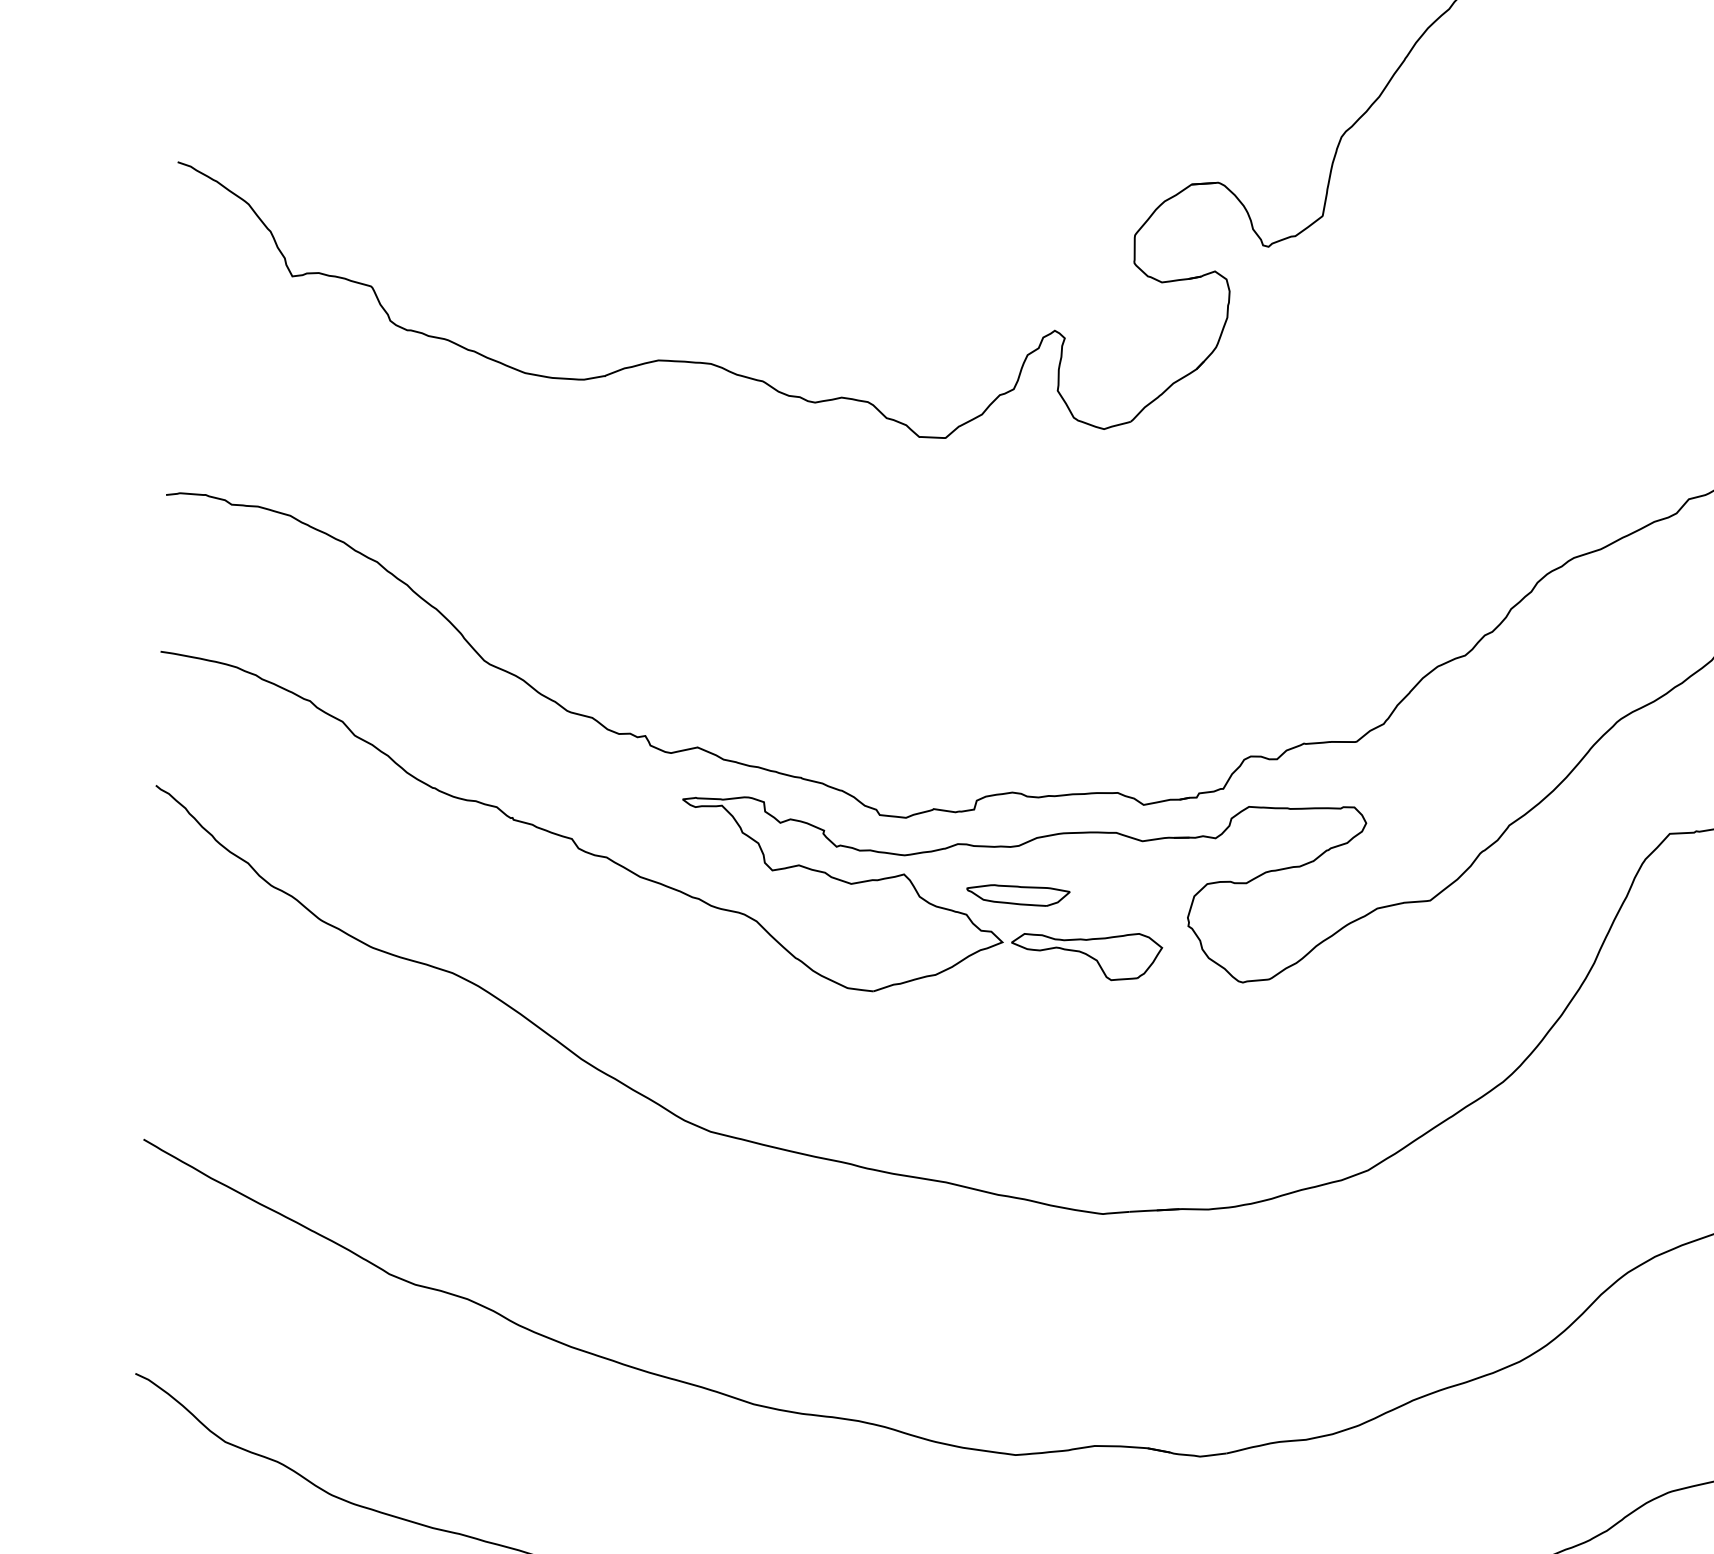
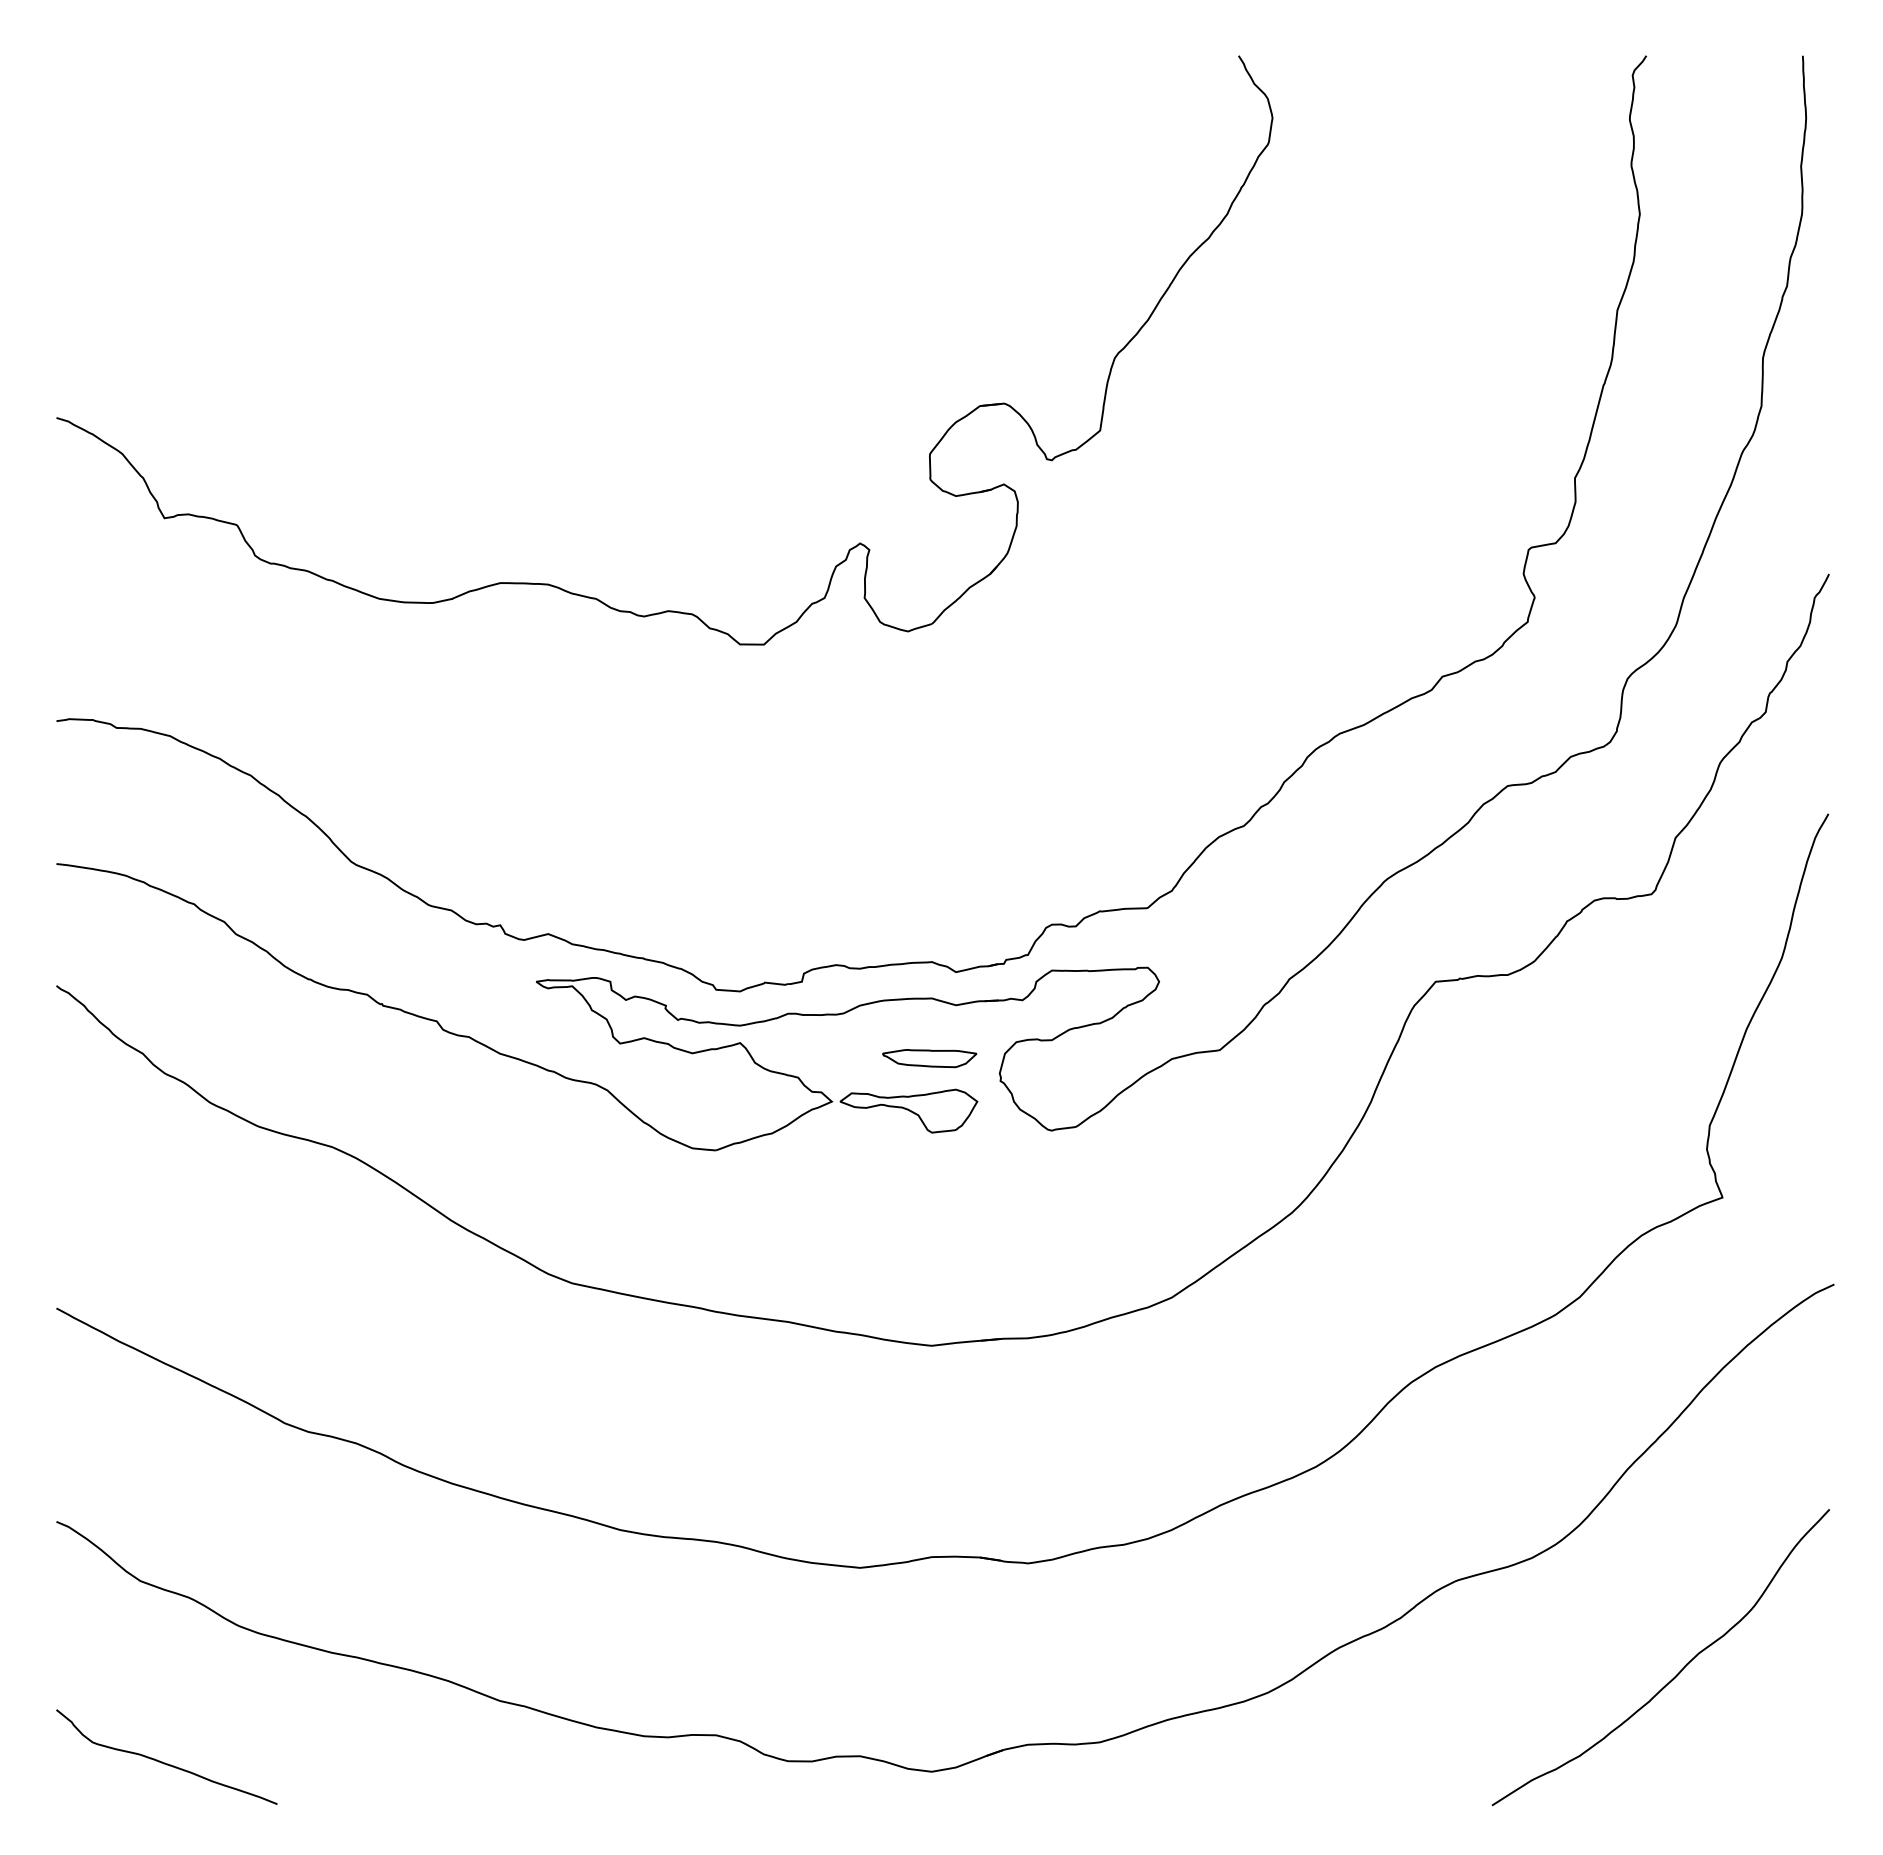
part: (1018, 895) -> (929, 1058), moved

